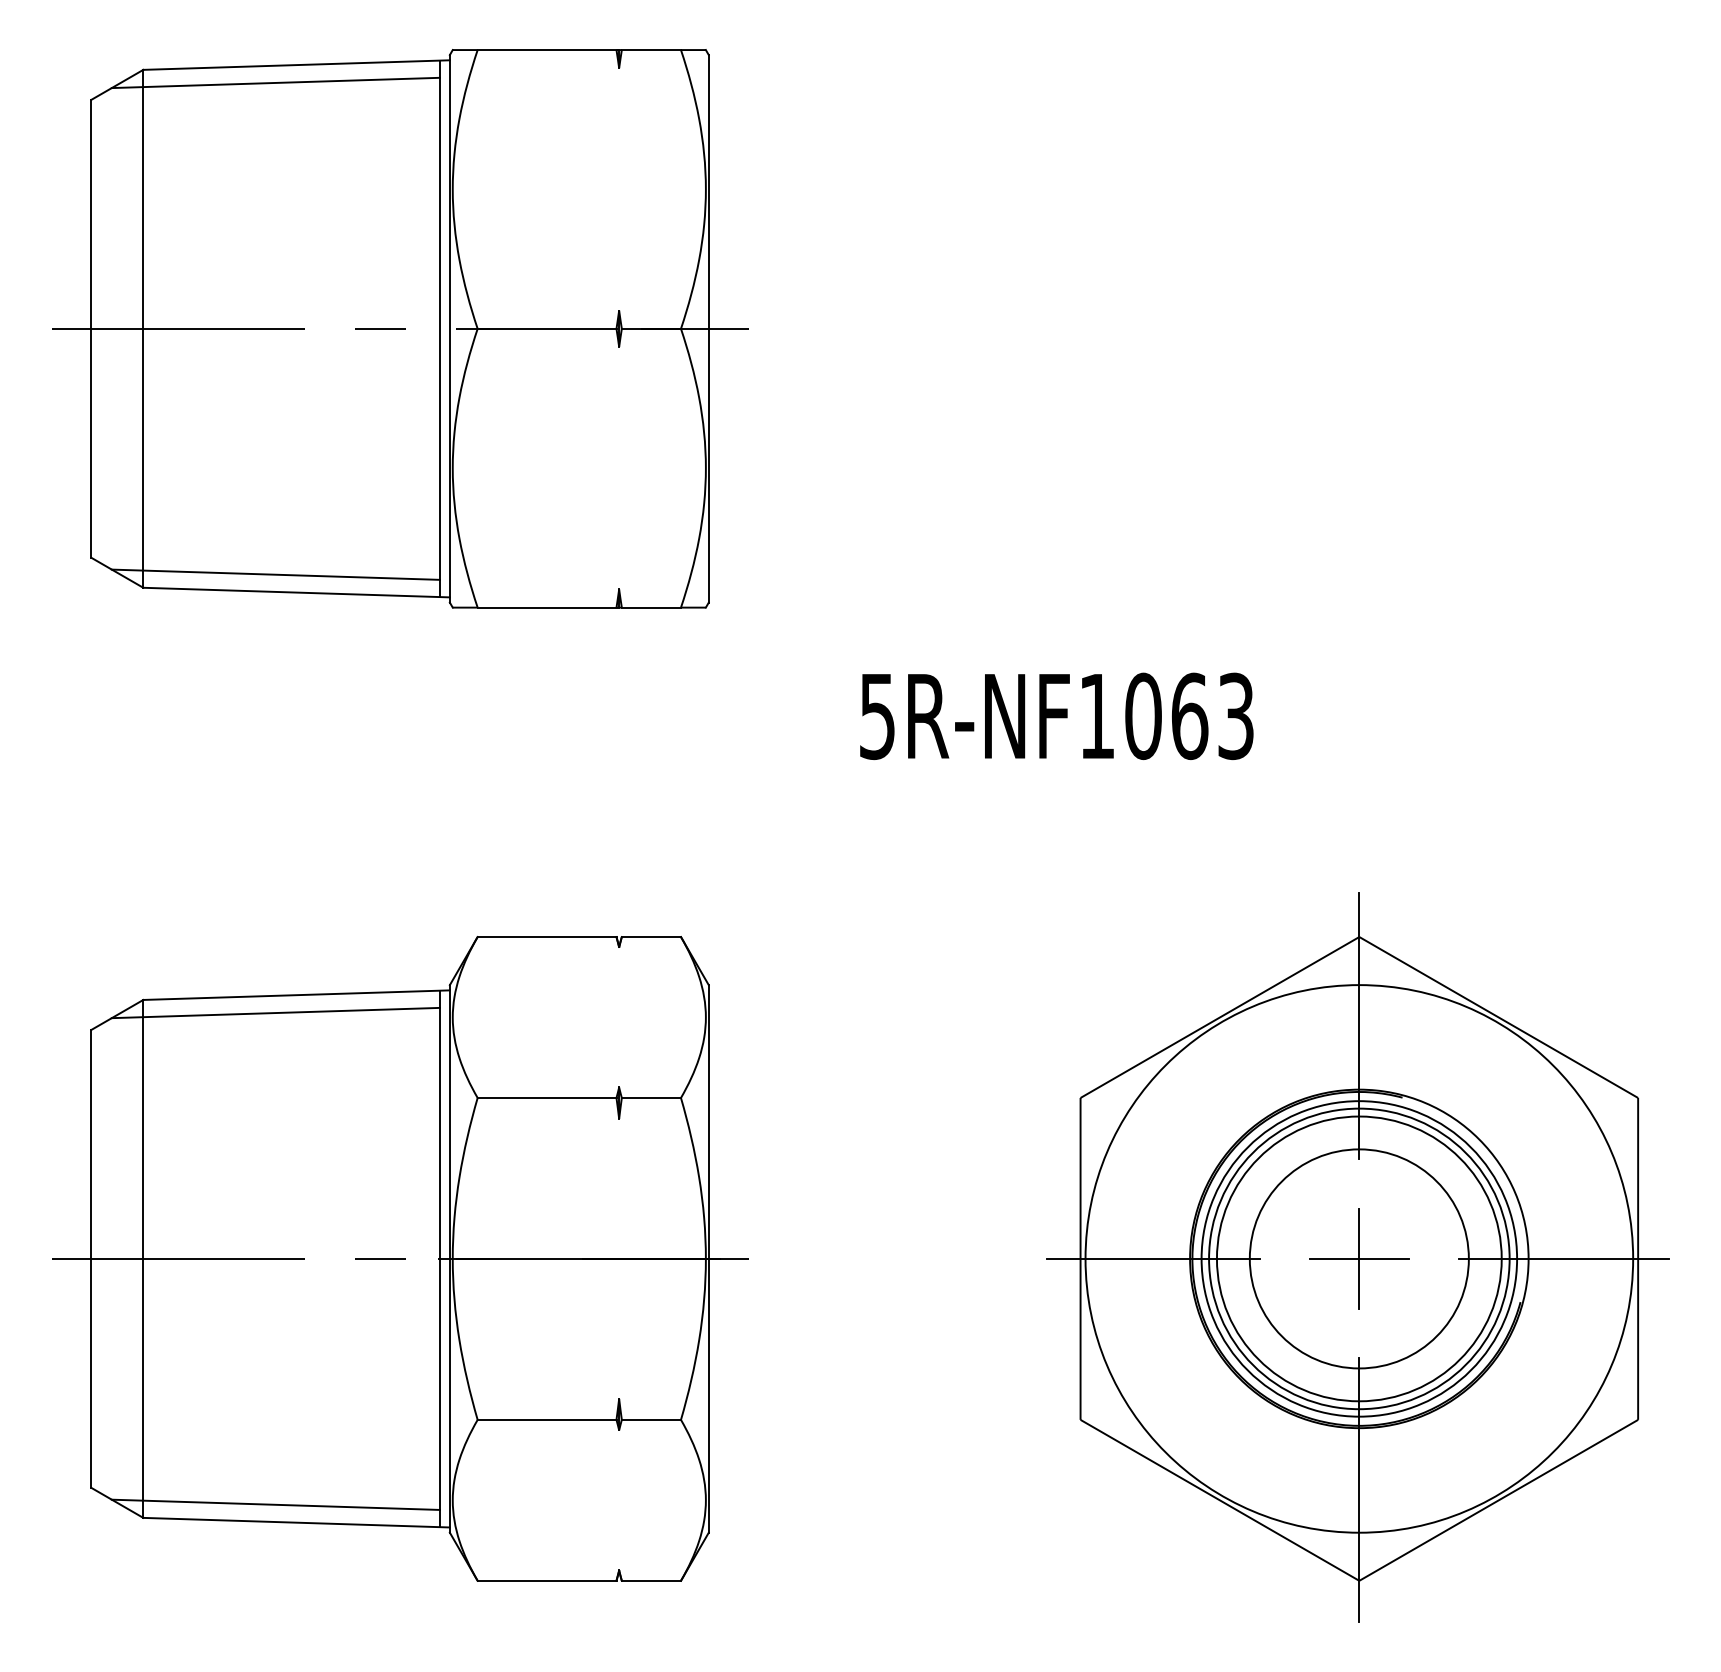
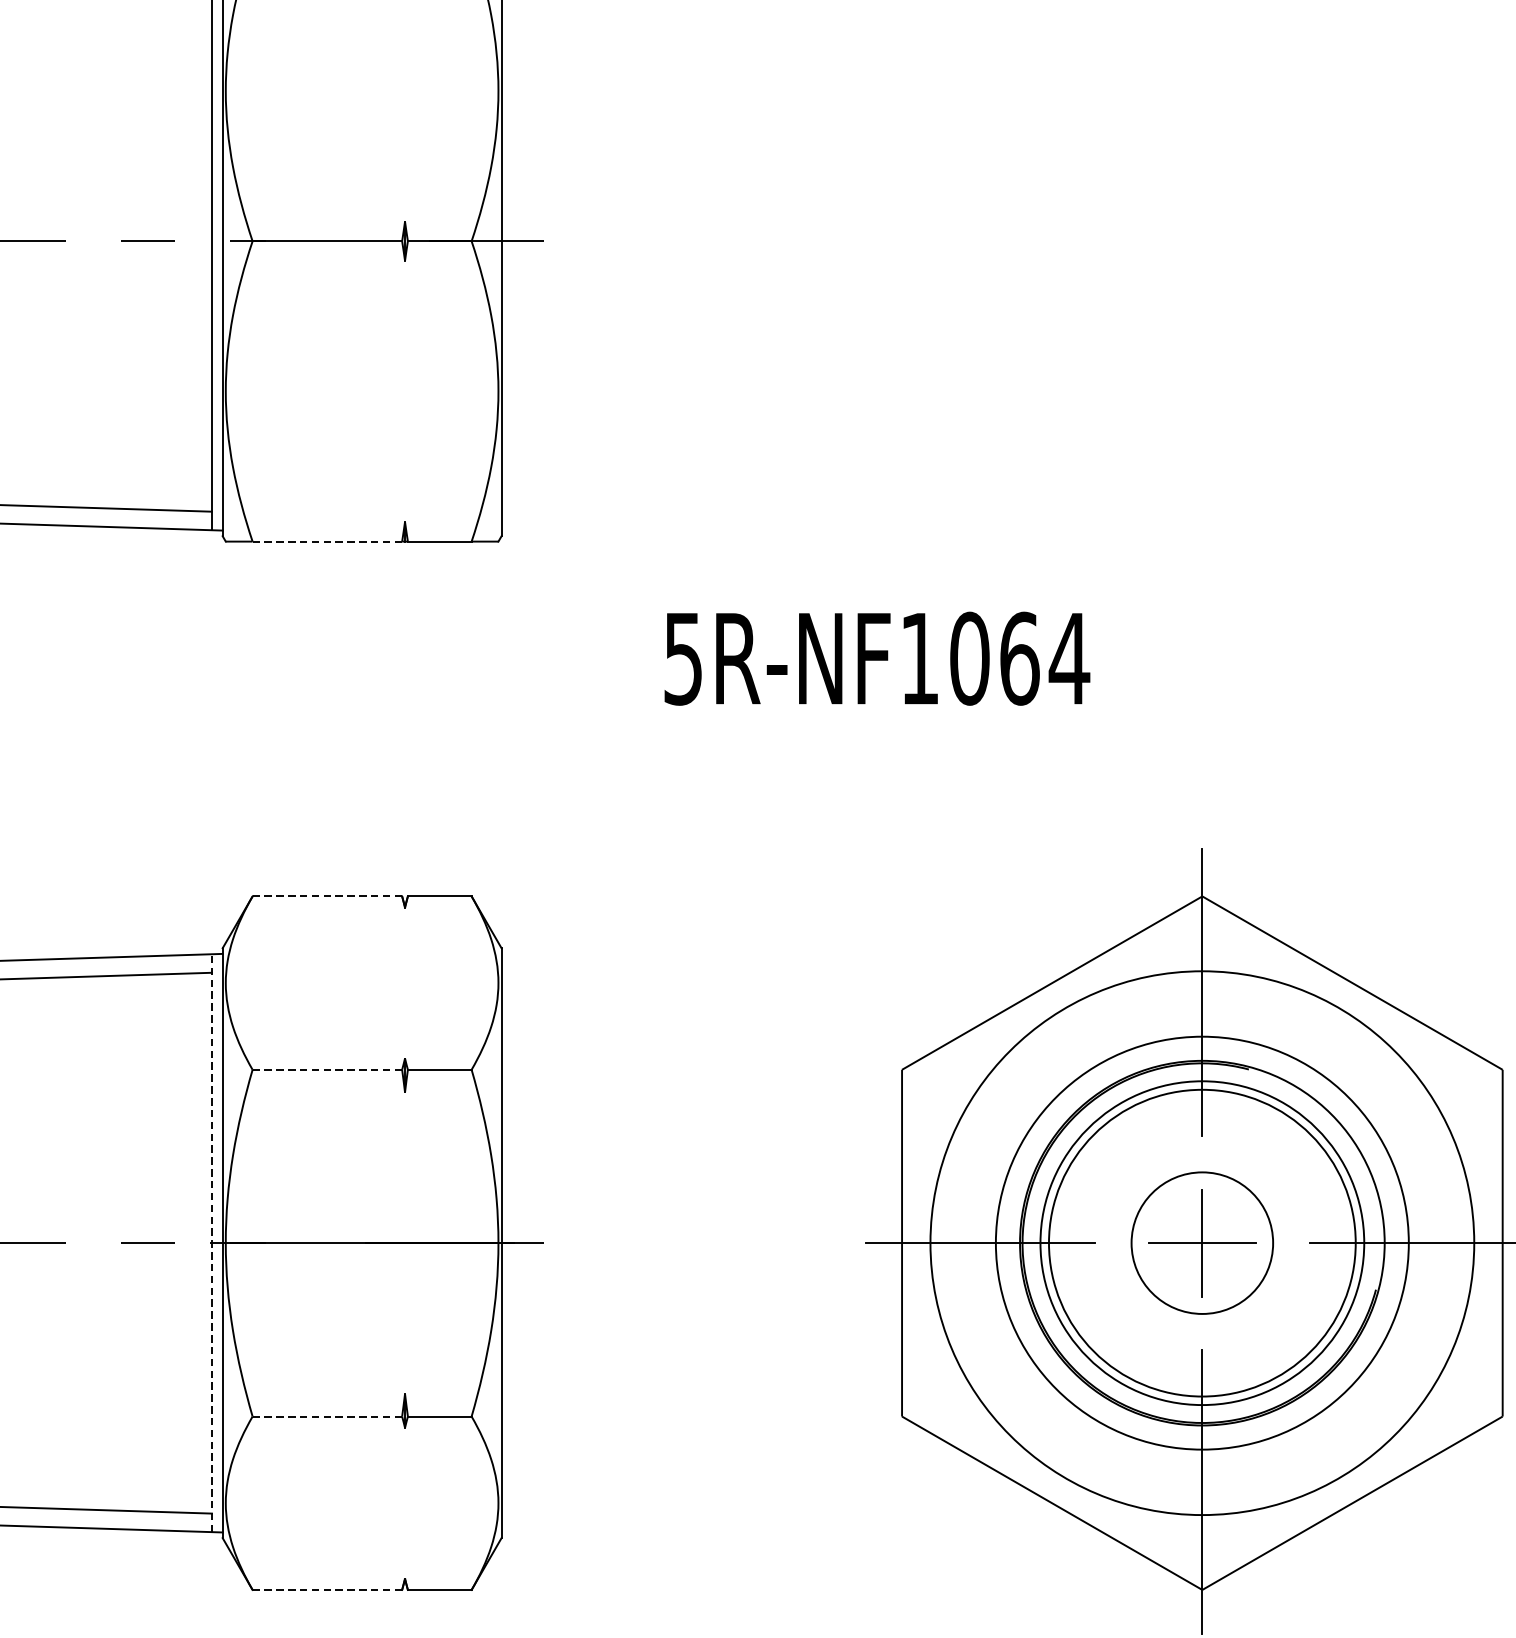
line: (546, 607) -> (326, 541), solid -> dashed
text: (1235, 716) -> (1068, 658), 5R-NF1063 -> 5R-NF1064
line: (546, 937) -> (326, 896), solid -> dashed
line: (546, 1097) -> (326, 1069), solid -> dashed
line: (439, 1258) -> (211, 1242), solid -> dashed
circle: (1358, 1258) -> (1201, 1242), size x0.6
circle: (1359, 1258) -> (1202, 1242), size x0.7
circle: (1359, 1258) -> (1202, 1242), size x1.6
line: (546, 1419) -> (326, 1416), solid -> dashed
line: (546, 1580) -> (326, 1589), solid -> dashed

